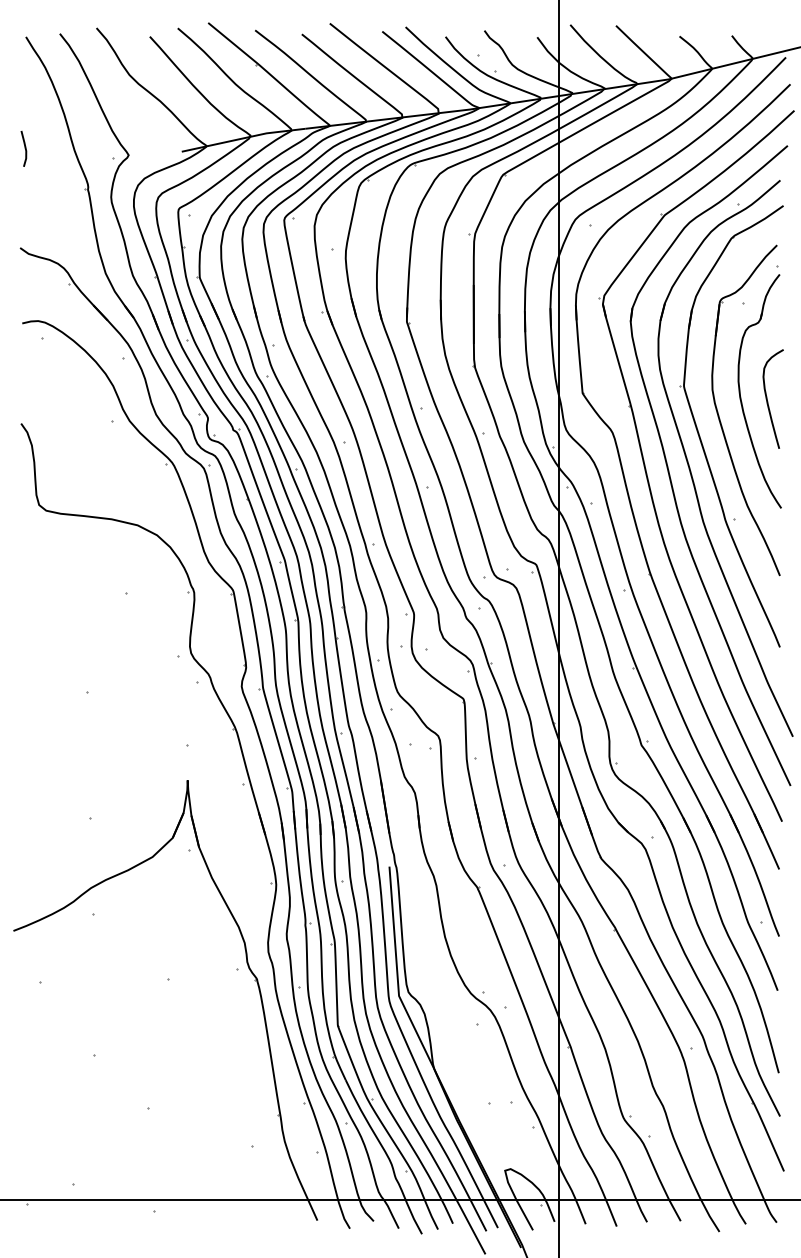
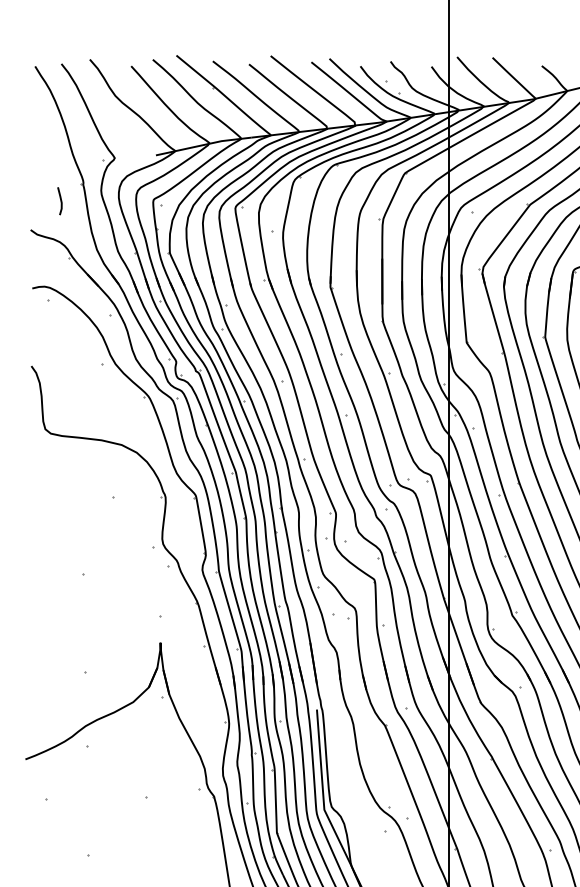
line: (24, 148) -> (60, 200), moved

